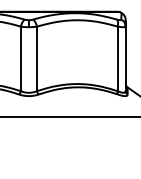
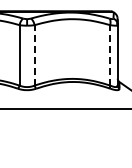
line: (36, 57) -> (34, 54), solid -> dashed
line: (118, 57) -> (110, 54), solid -> dashed

